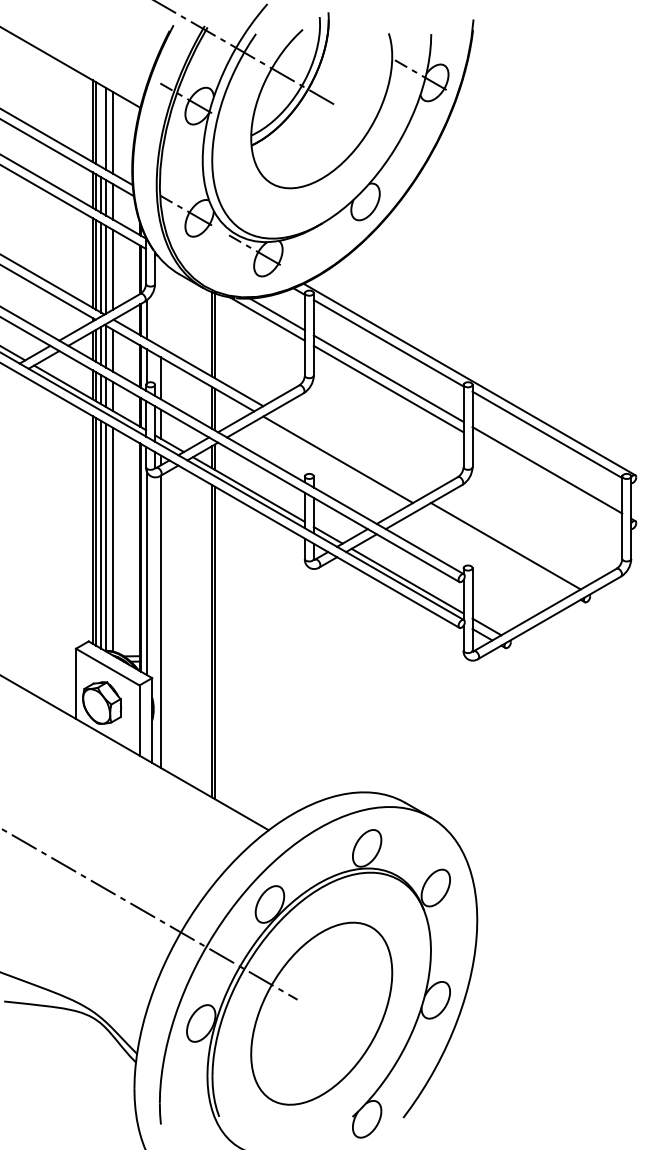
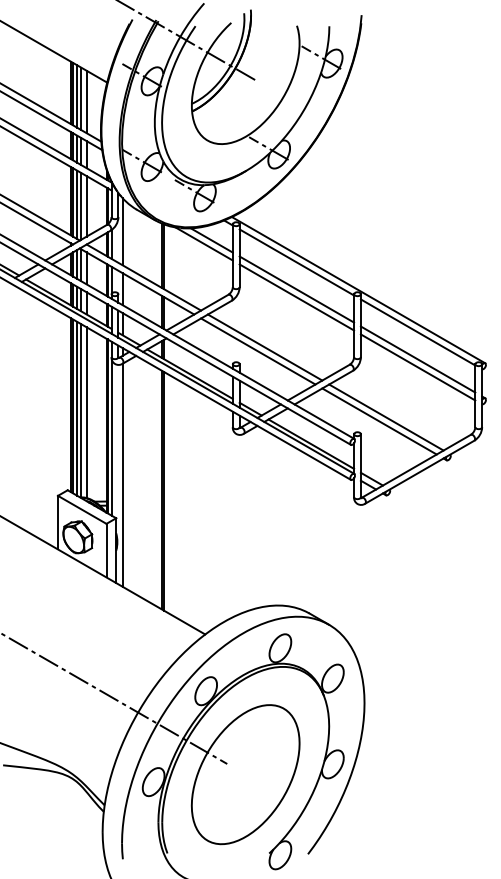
line: (101, 126) -> (77, 96), added
line: (351, 194) -> (268, 148), added
line: (160, 303) -> (122, 232), added
line: (347, 454) -> (265, 347), added
line: (547, 480) -> (418, 367), added
line: (496, 551) -> (379, 421), added

